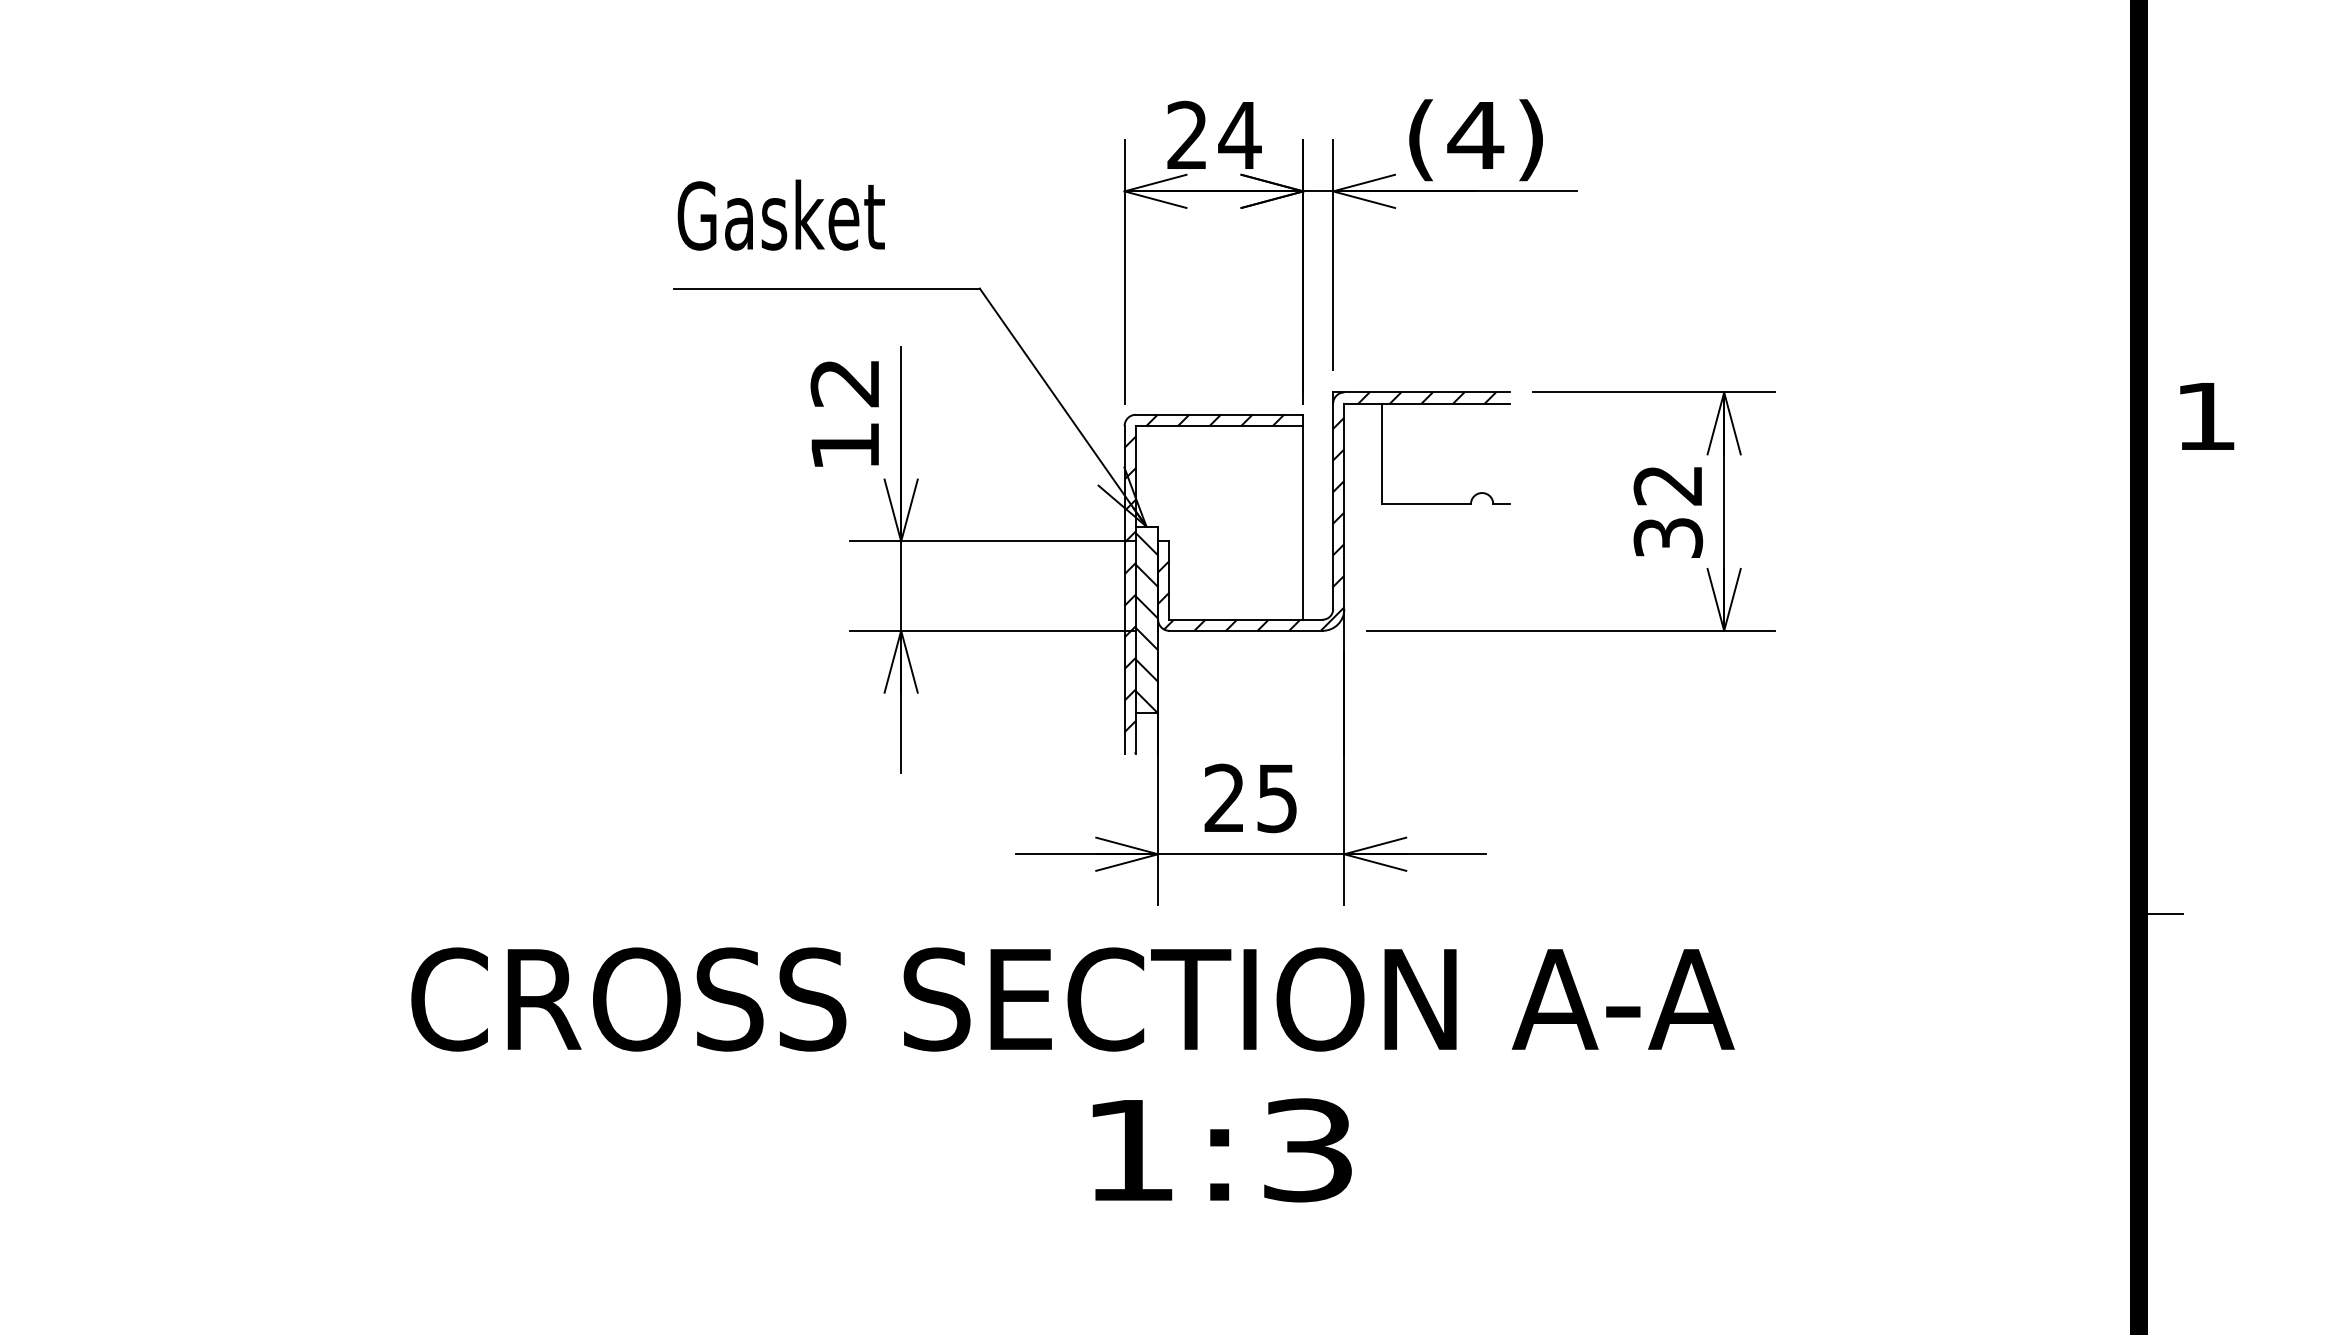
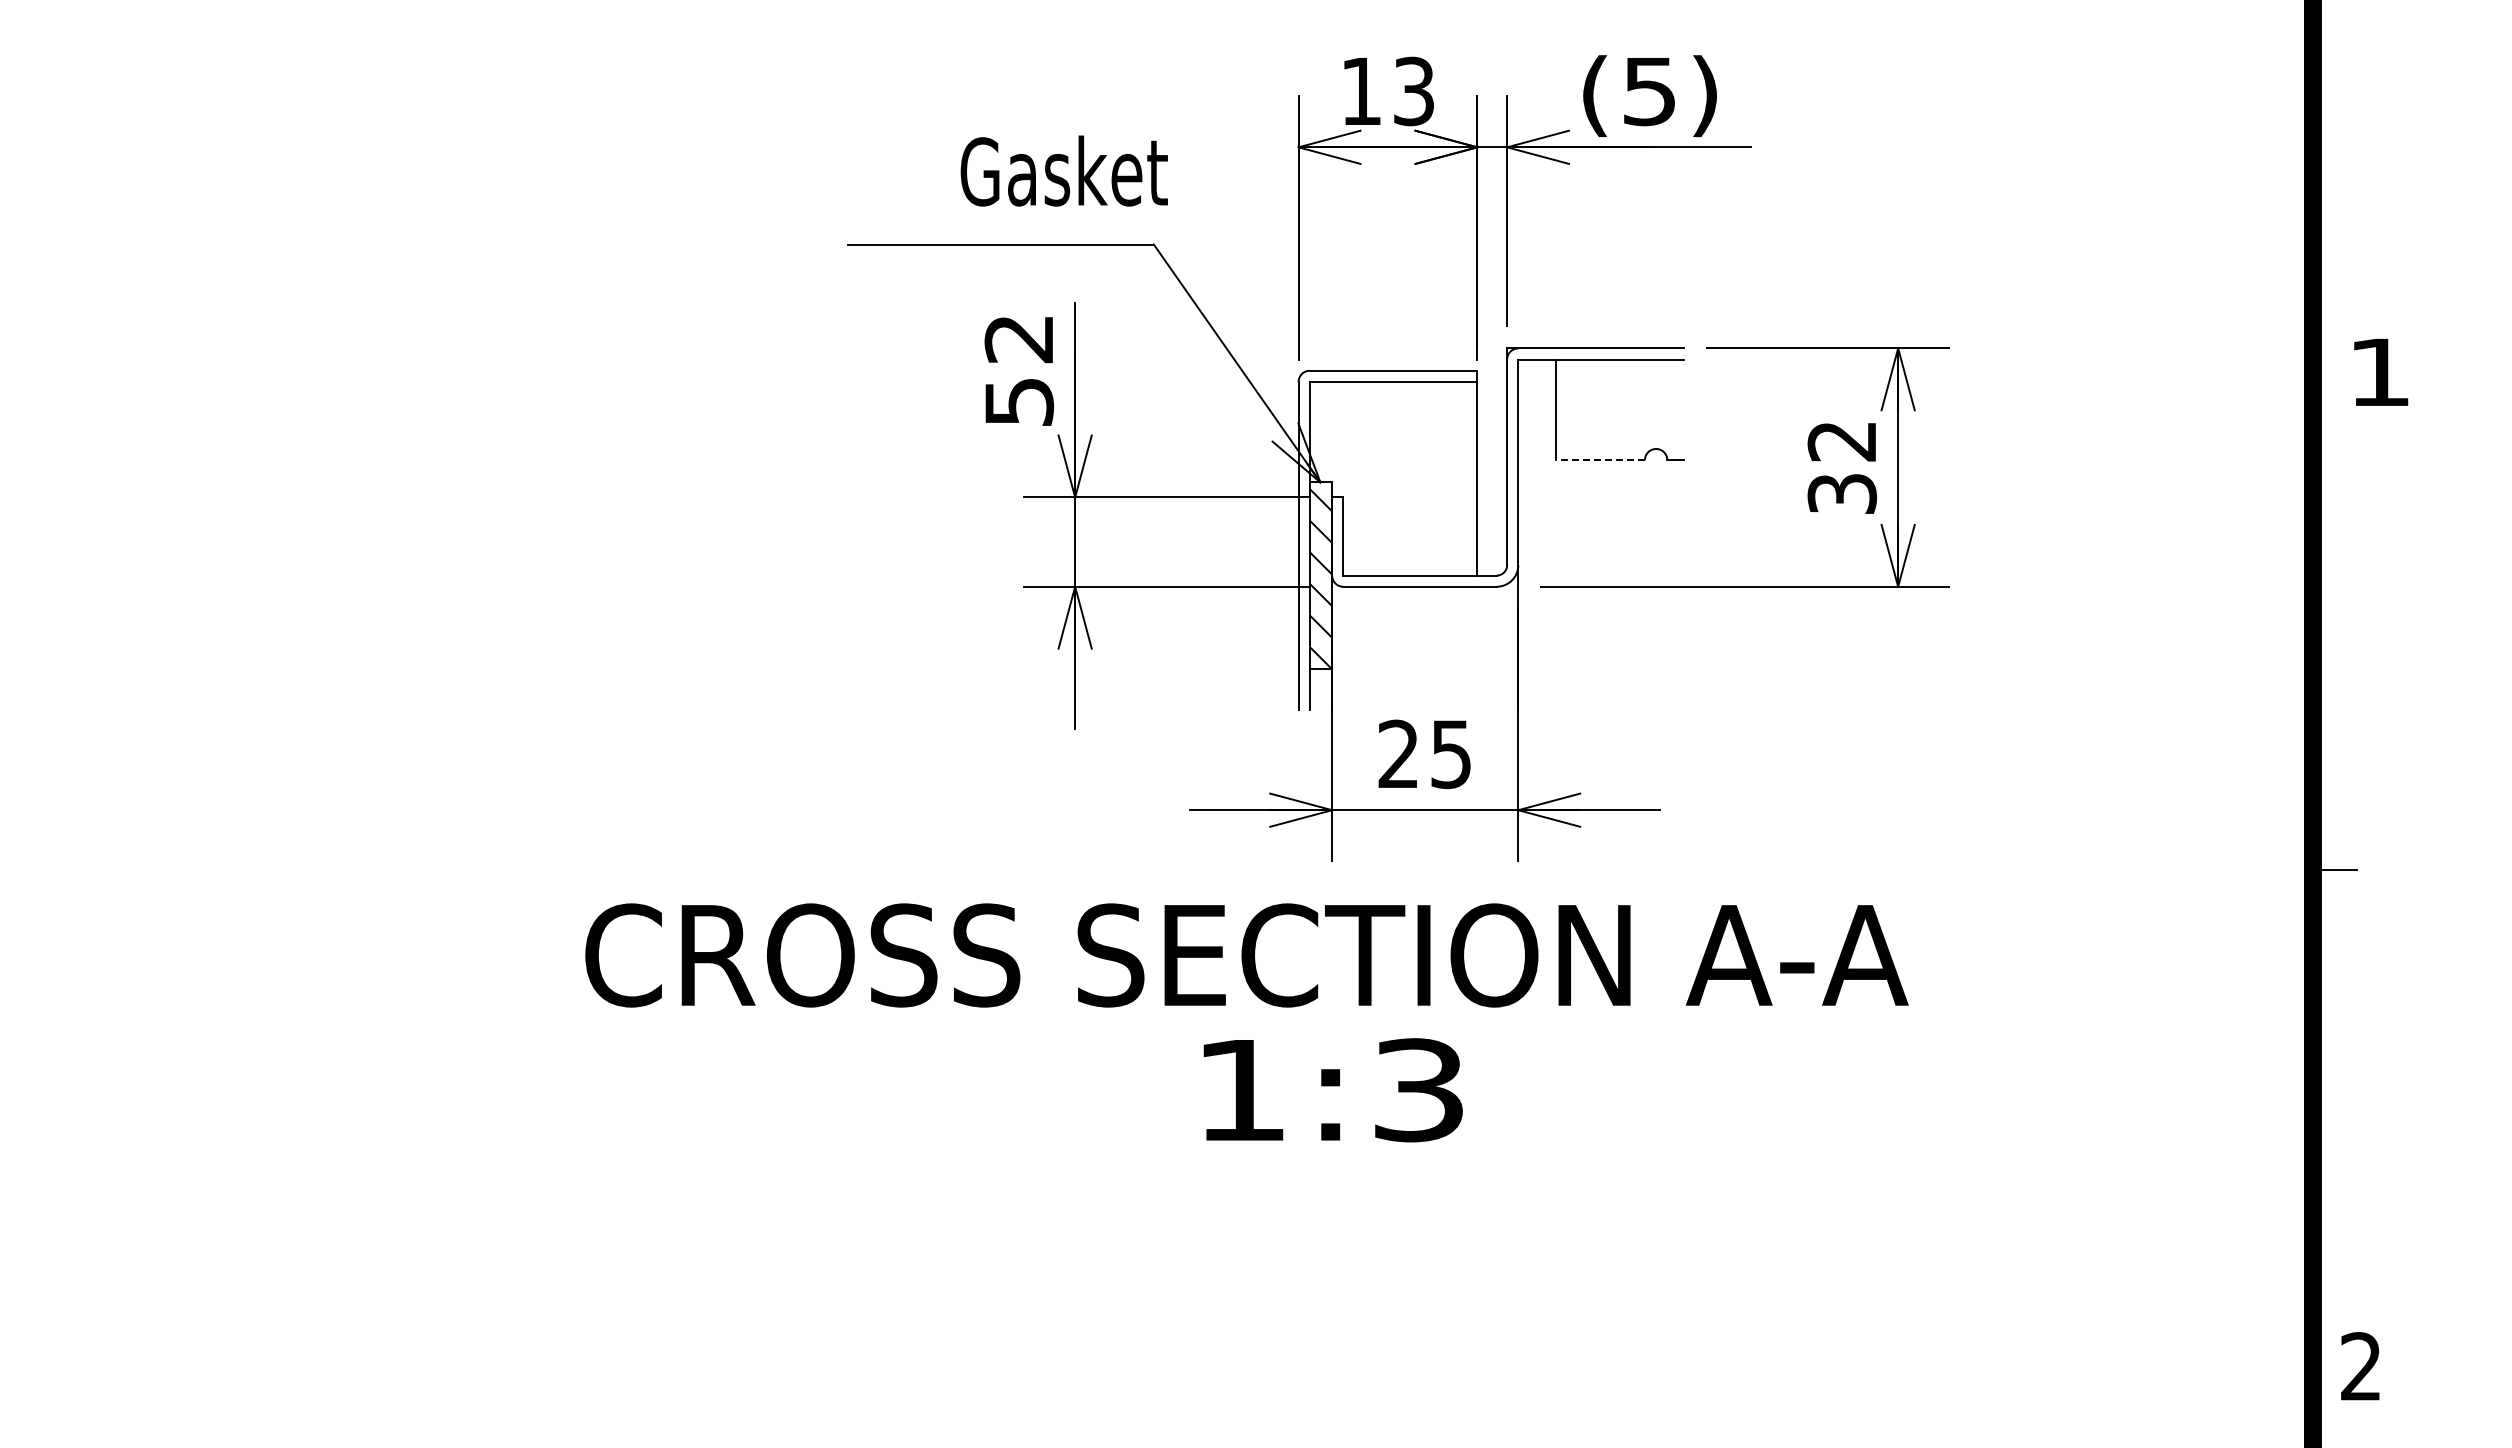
text: (1214, 135) -> (1388, 91), 24 -> 13
text: (1475, 136) -> (1649, 92), (4) -> (5)
text: (780, 214) -> (1063, 170), moved
text: (845, 446) -> (1019, 402), 12 -> 52
line: (1426, 504) -> (1600, 460), solid -> dashed
hatch: (1326, 511) -> (1500, 467), removed
hatch: (1204, 583) -> (1378, 539), removed
text: (1221, 1150) -> (1332, 1090), moved

